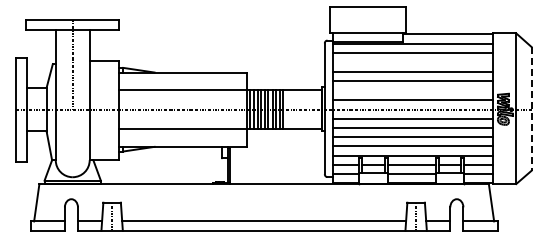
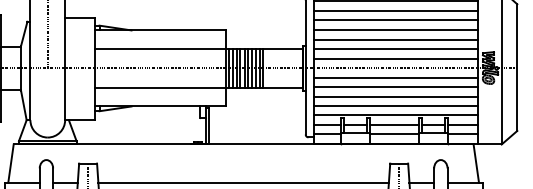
line: (412, 62) -> (395, 20), added
line: (412, 90) -> (395, 48), added
line: (531, 108) -> (517, 67), dashed -> solid

